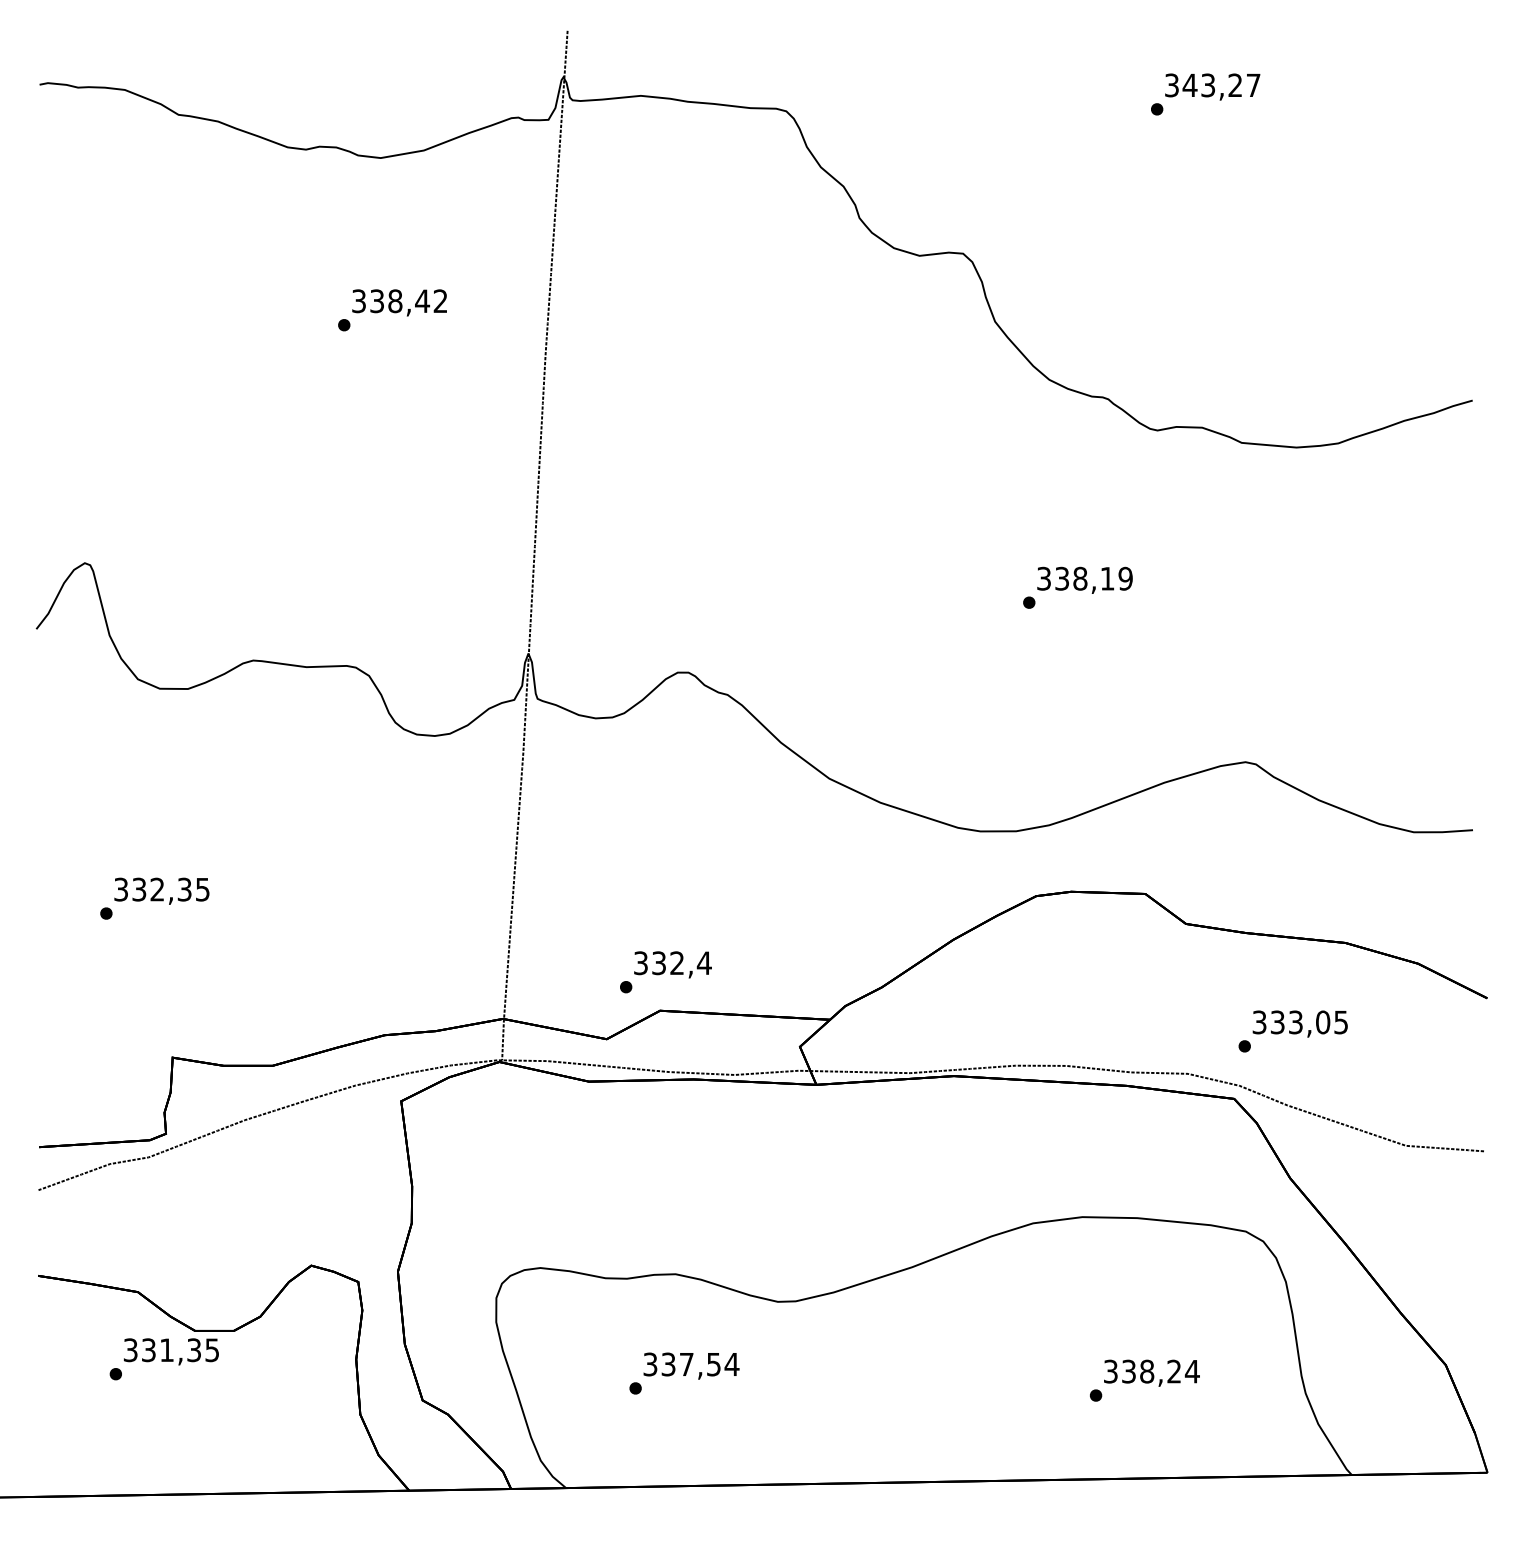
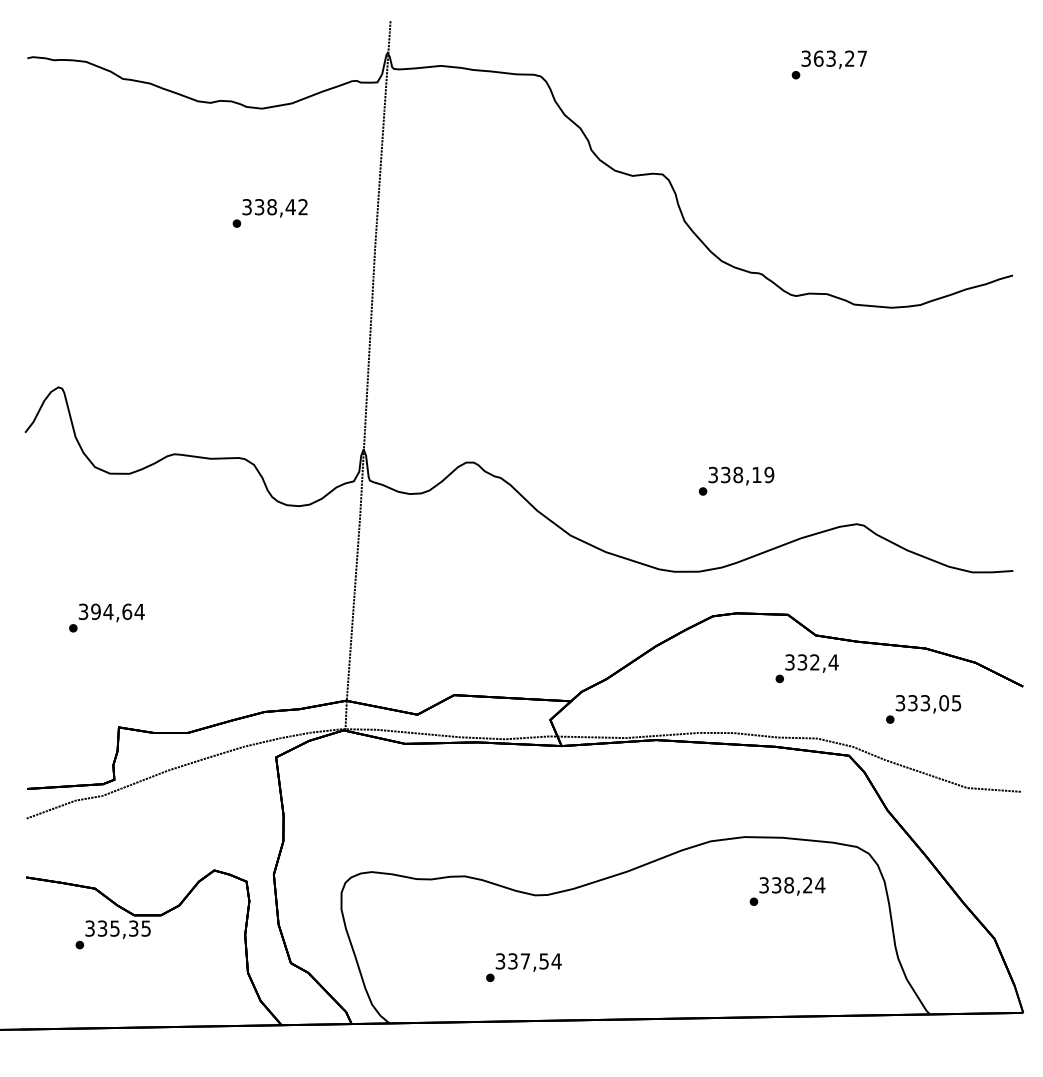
text: (1189, 85) -> (818, 58), 343,27 -> 363,27
text: (1077, 586) -> (736, 480), moved
text: (170, 889) -> (117, 611), 332,35 -> 394,64
text: (664, 972) -> (806, 668), moved
text: (1293, 1031) -> (923, 709), moved
text: (166, 1350) -> (114, 928), 331,35 -> 335,35
text: (683, 1373) -> (523, 967), moved
text: (1144, 1380) -> (787, 891), moved

